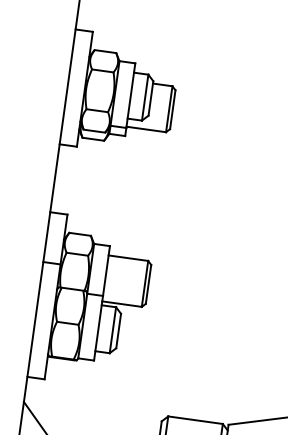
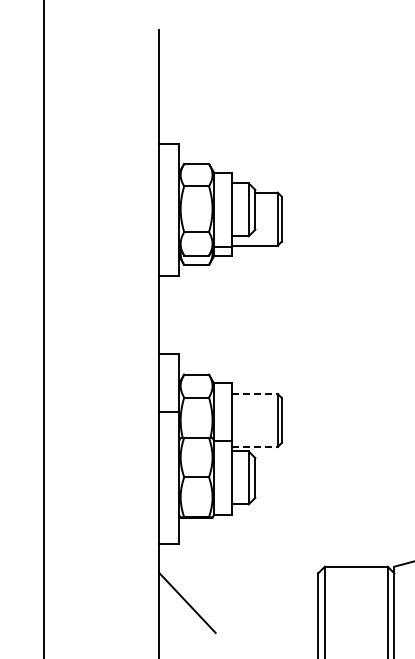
line: (127, 258) -> (254, 394), solid -> dashed
line: (121, 303) -> (254, 446), solid -> dashed

